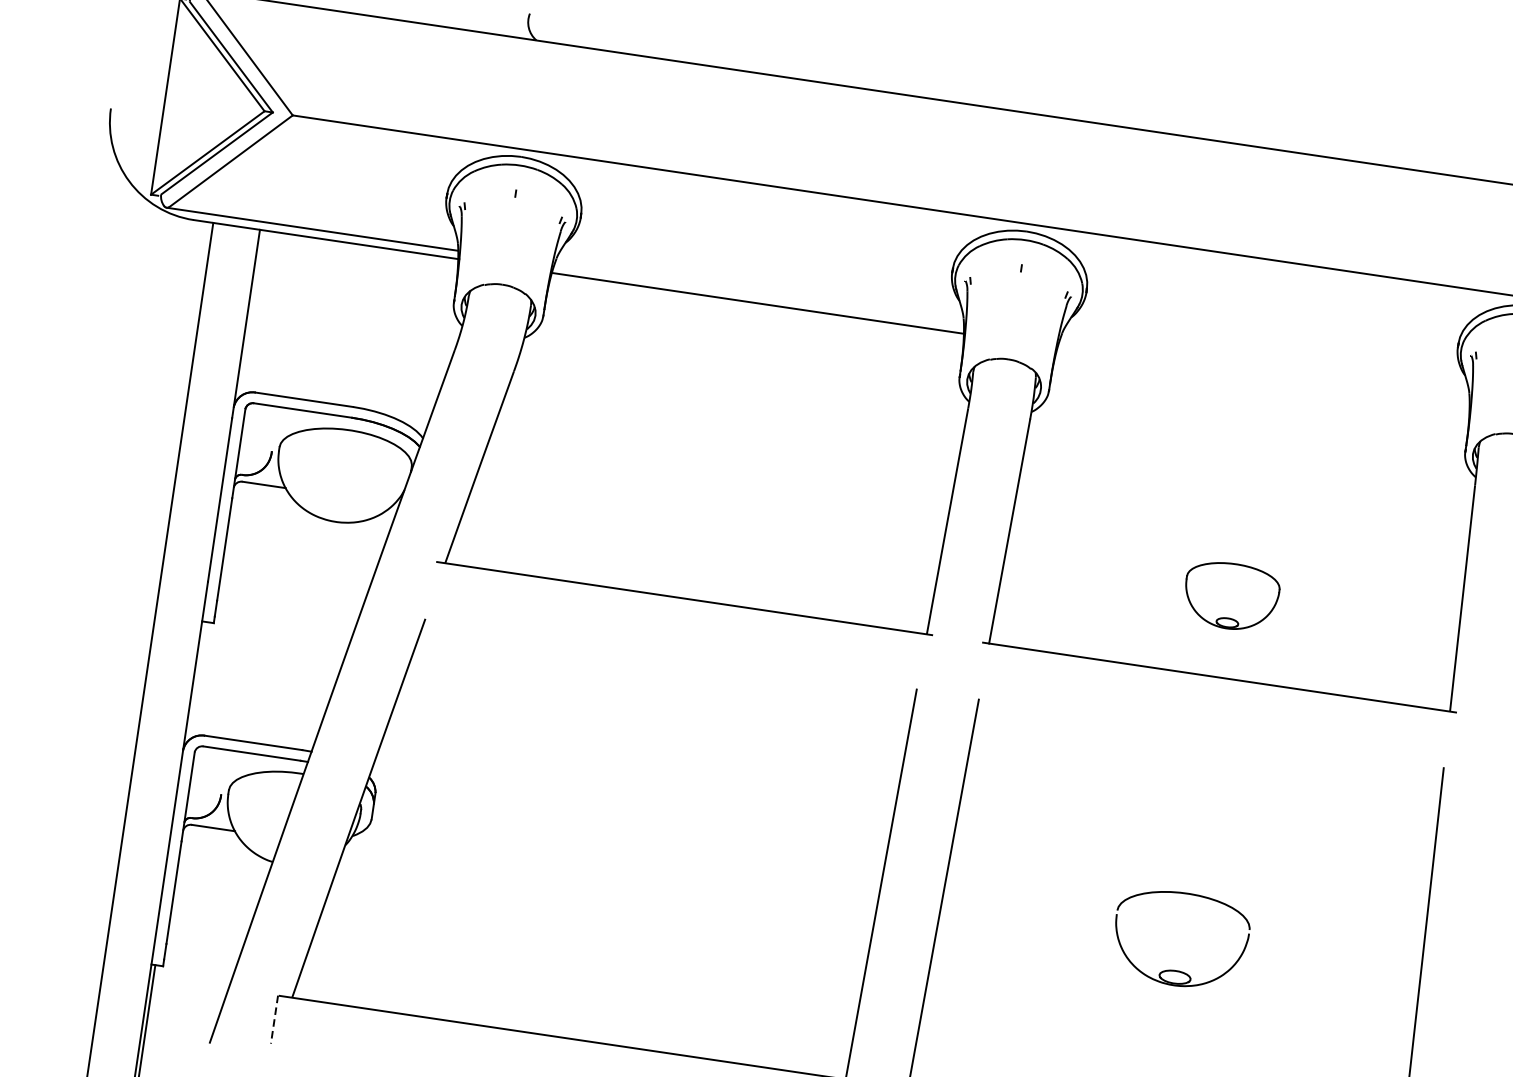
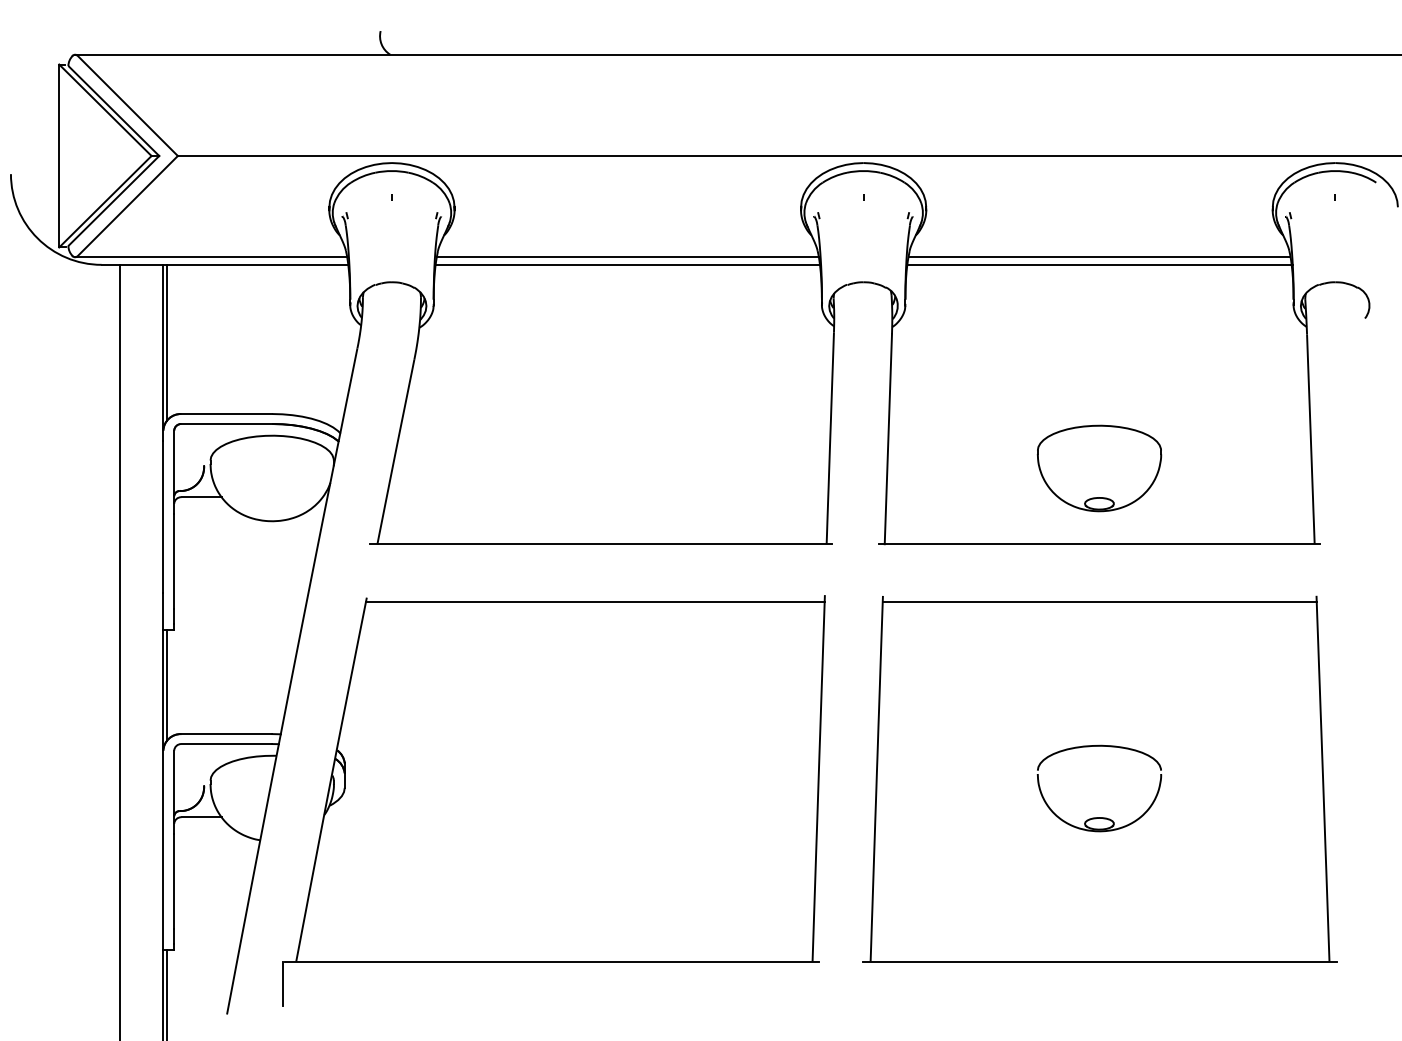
line: (758, 295) -> (627, 257), added
line: (251, 313) -> (166, 342), added
line: (1264, 370) -> (1099, 257), added
line: (1263, 377) -> (1099, 264), added
part: (1231, 596) -> (1099, 468), size x1.43
line: (668, 660) -> (594, 602), added
line: (196, 681) -> (166, 685), added
line: (1210, 740) -> (1099, 602), added
line: (274, 1020) -> (283, 984), dashed -> solid

